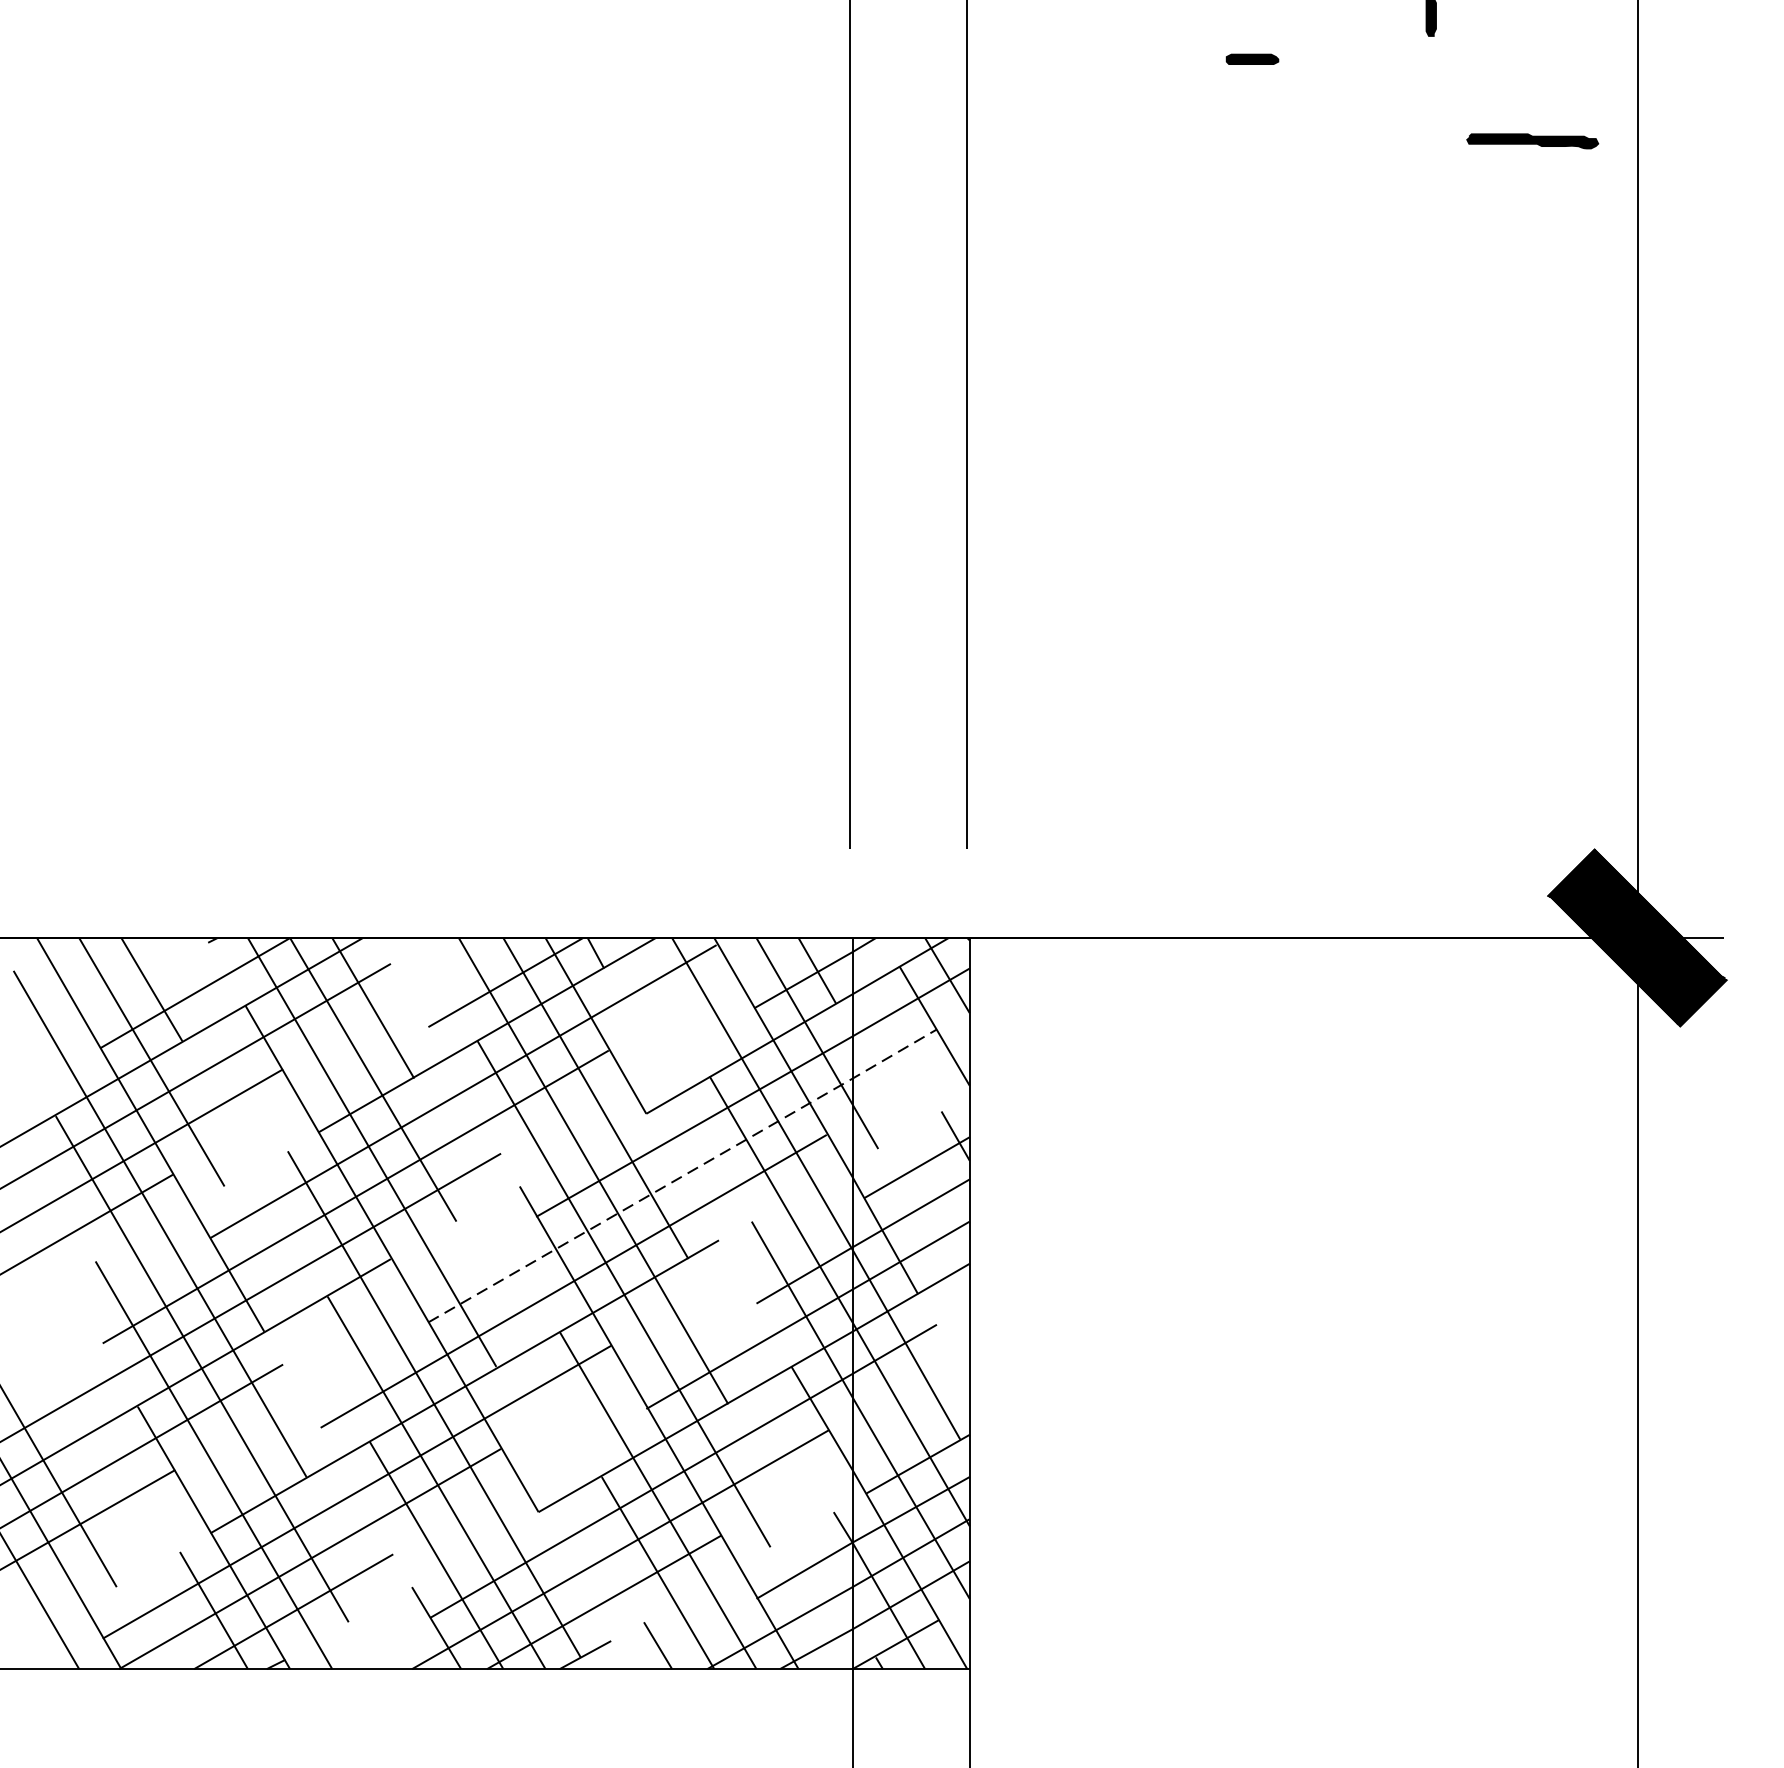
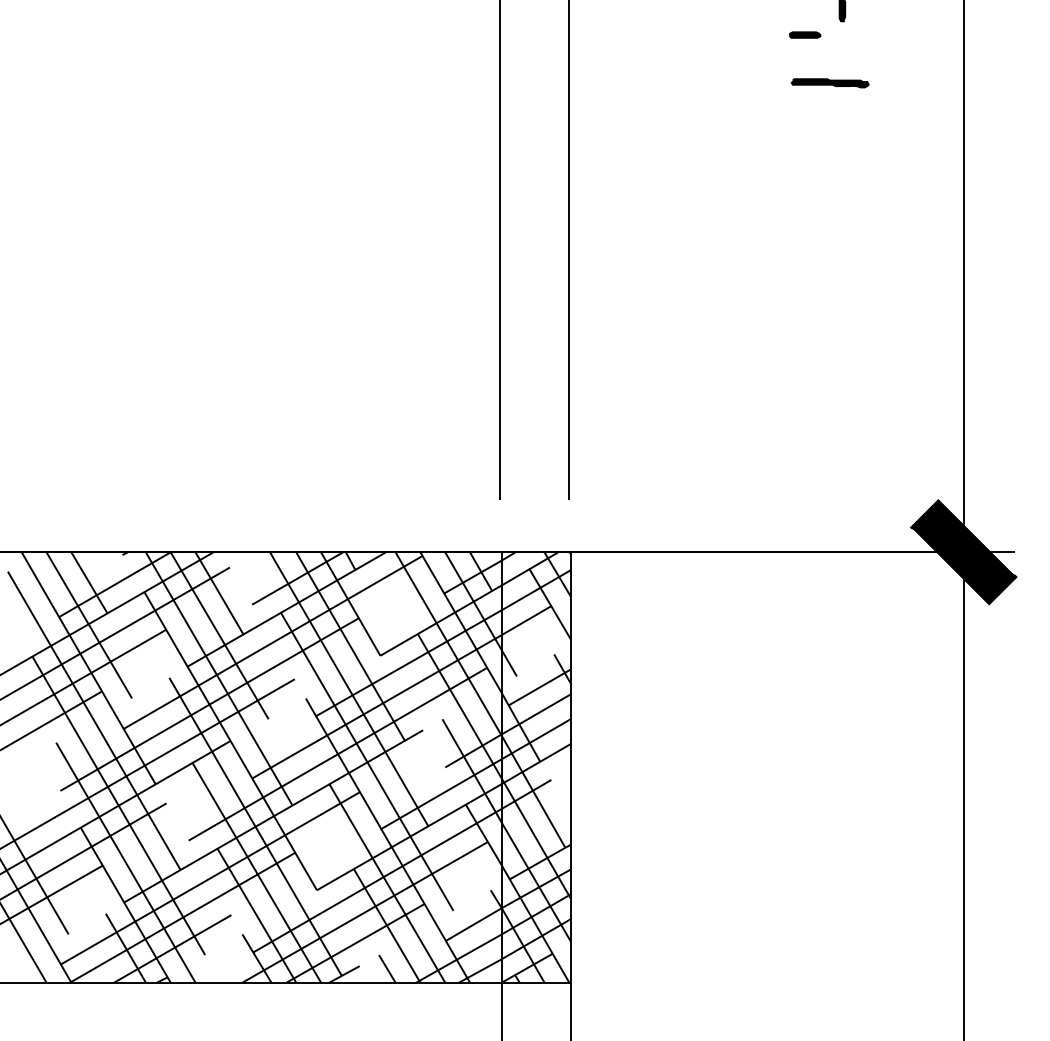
part: (1252, 58) -> (805, 34), moved
part: (1531, 141) -> (829, 83), moved
line: (683, 1174) -> (402, 691), dashed -> solid

